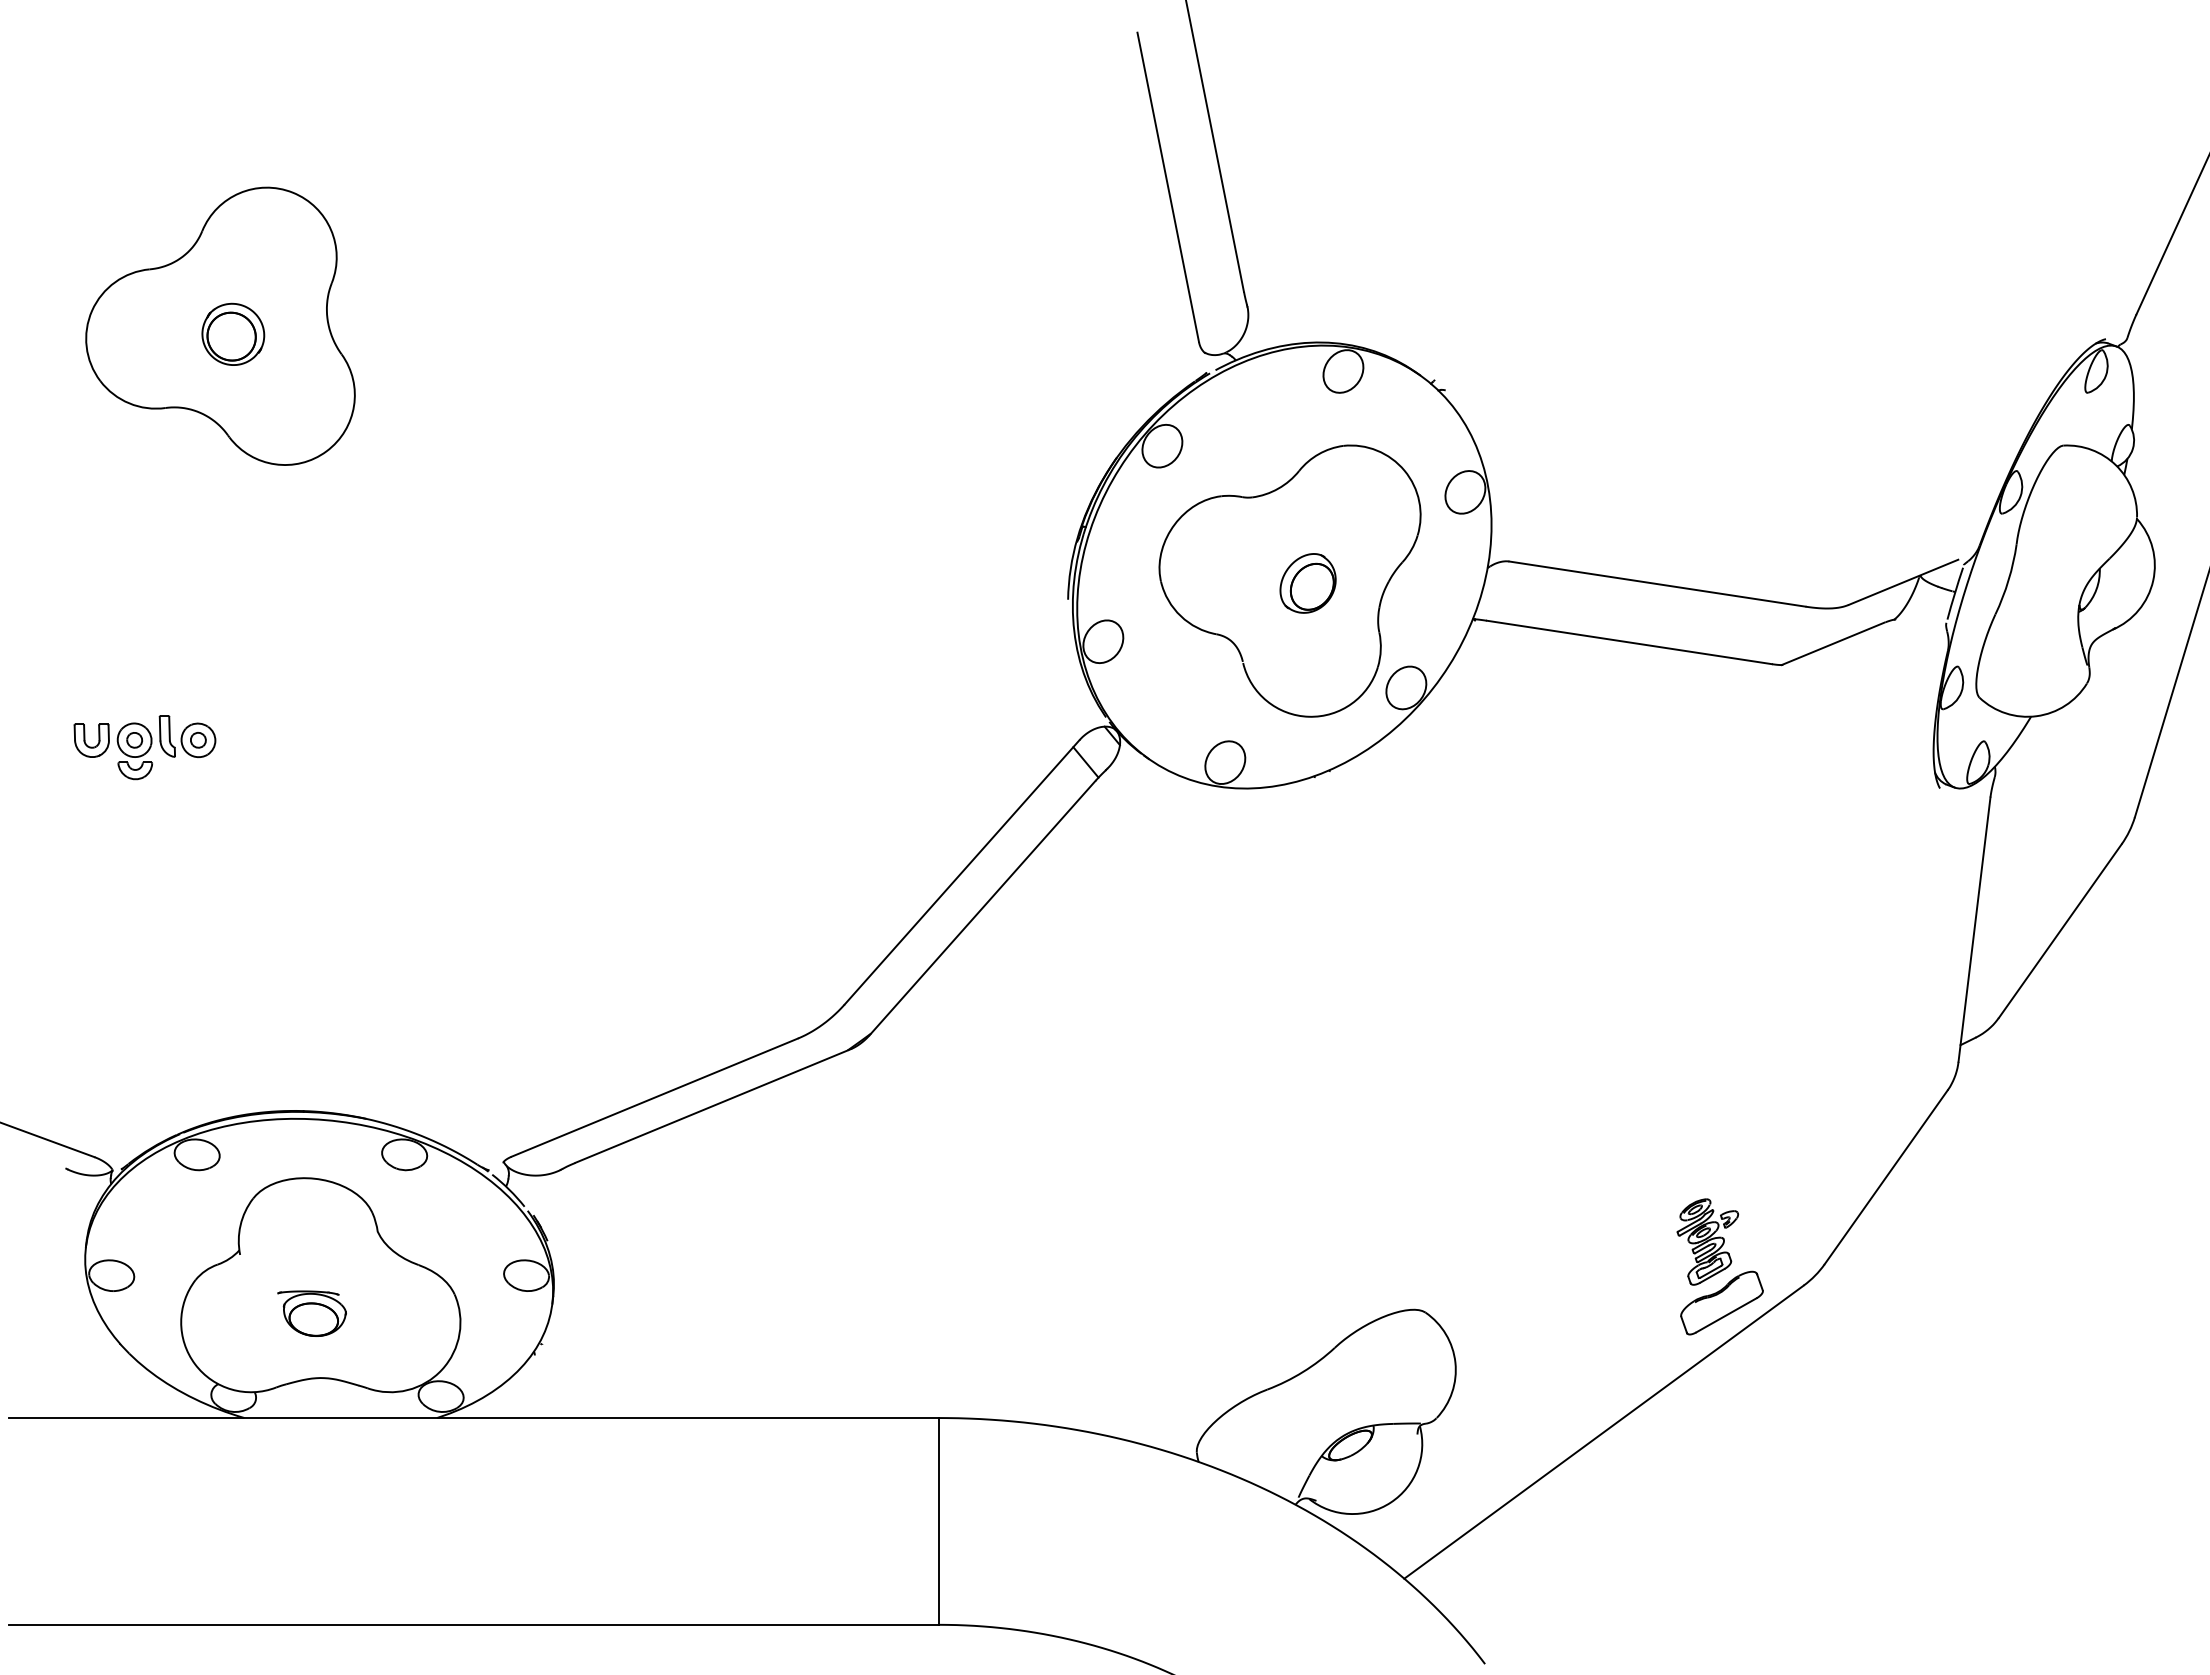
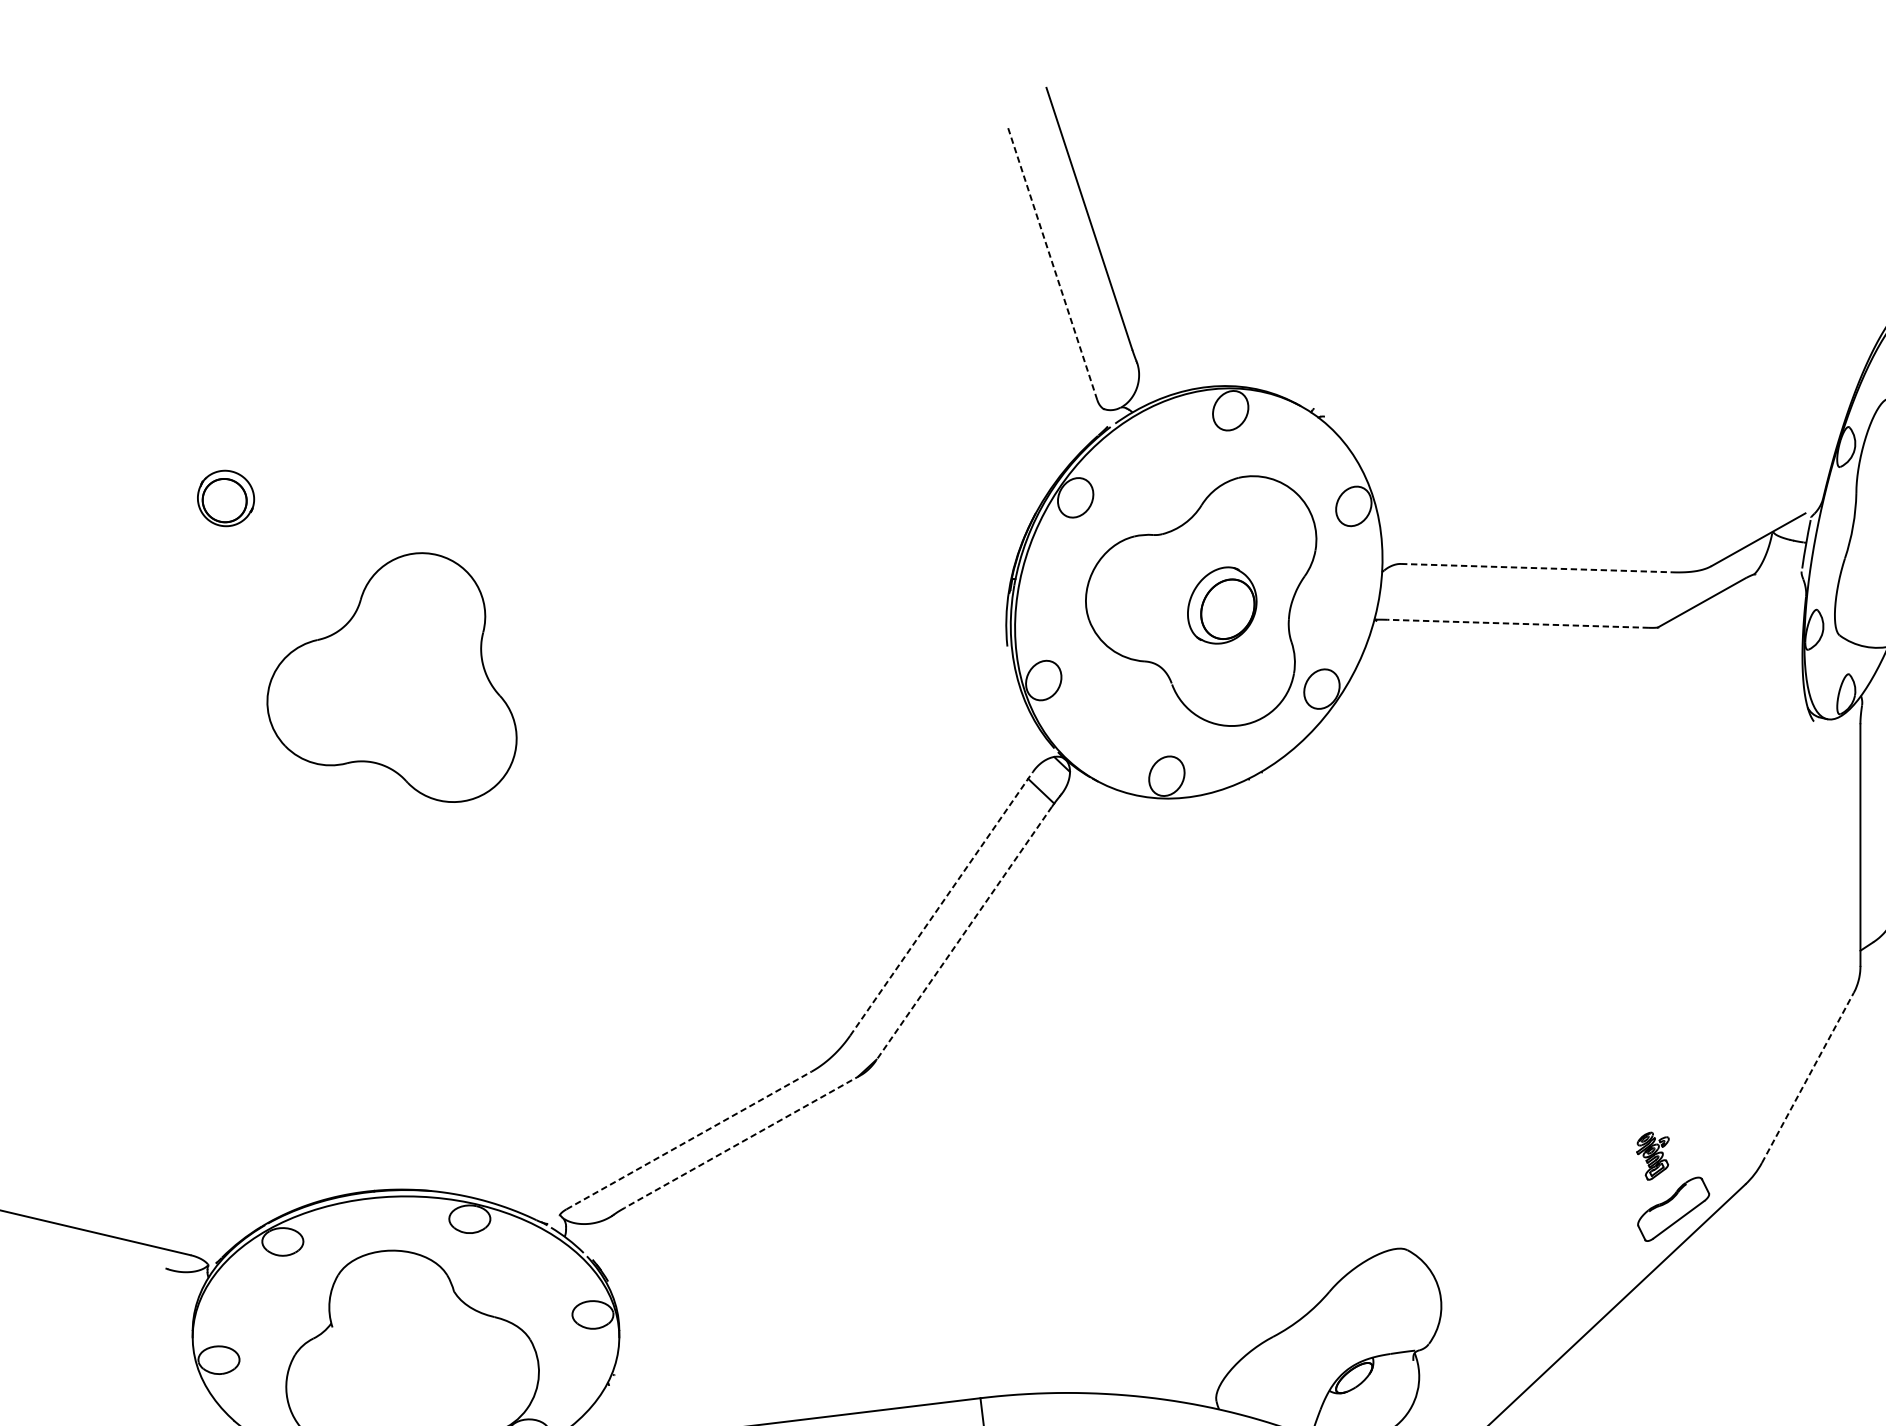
line: (1168, 187) -> (1052, 263), solid -> dashed
part: (220, 325) -> (387, 682), moved
part: (1307, 583) -> (1221, 605), size x1.4
line: (1657, 584) -> (1537, 568), solid -> dashed
line: (1628, 642) -> (1517, 623), solid -> dashed
part: (144, 747) -> (190, 880), removed
line: (962, 872) -> (941, 903), solid -> dashed
line: (982, 908) -> (963, 934), solid -> dashed
line: (654, 1097) -> (688, 1140), solid -> dashed
line: (712, 1106) -> (742, 1142), solid -> dashed
line: (1886, 1176) -> (1808, 1077), solid -> dashed
part: (1707, 1241) -> (1653, 1155), size x0.6
part: (311, 1313) -> (403, 1372), removed

